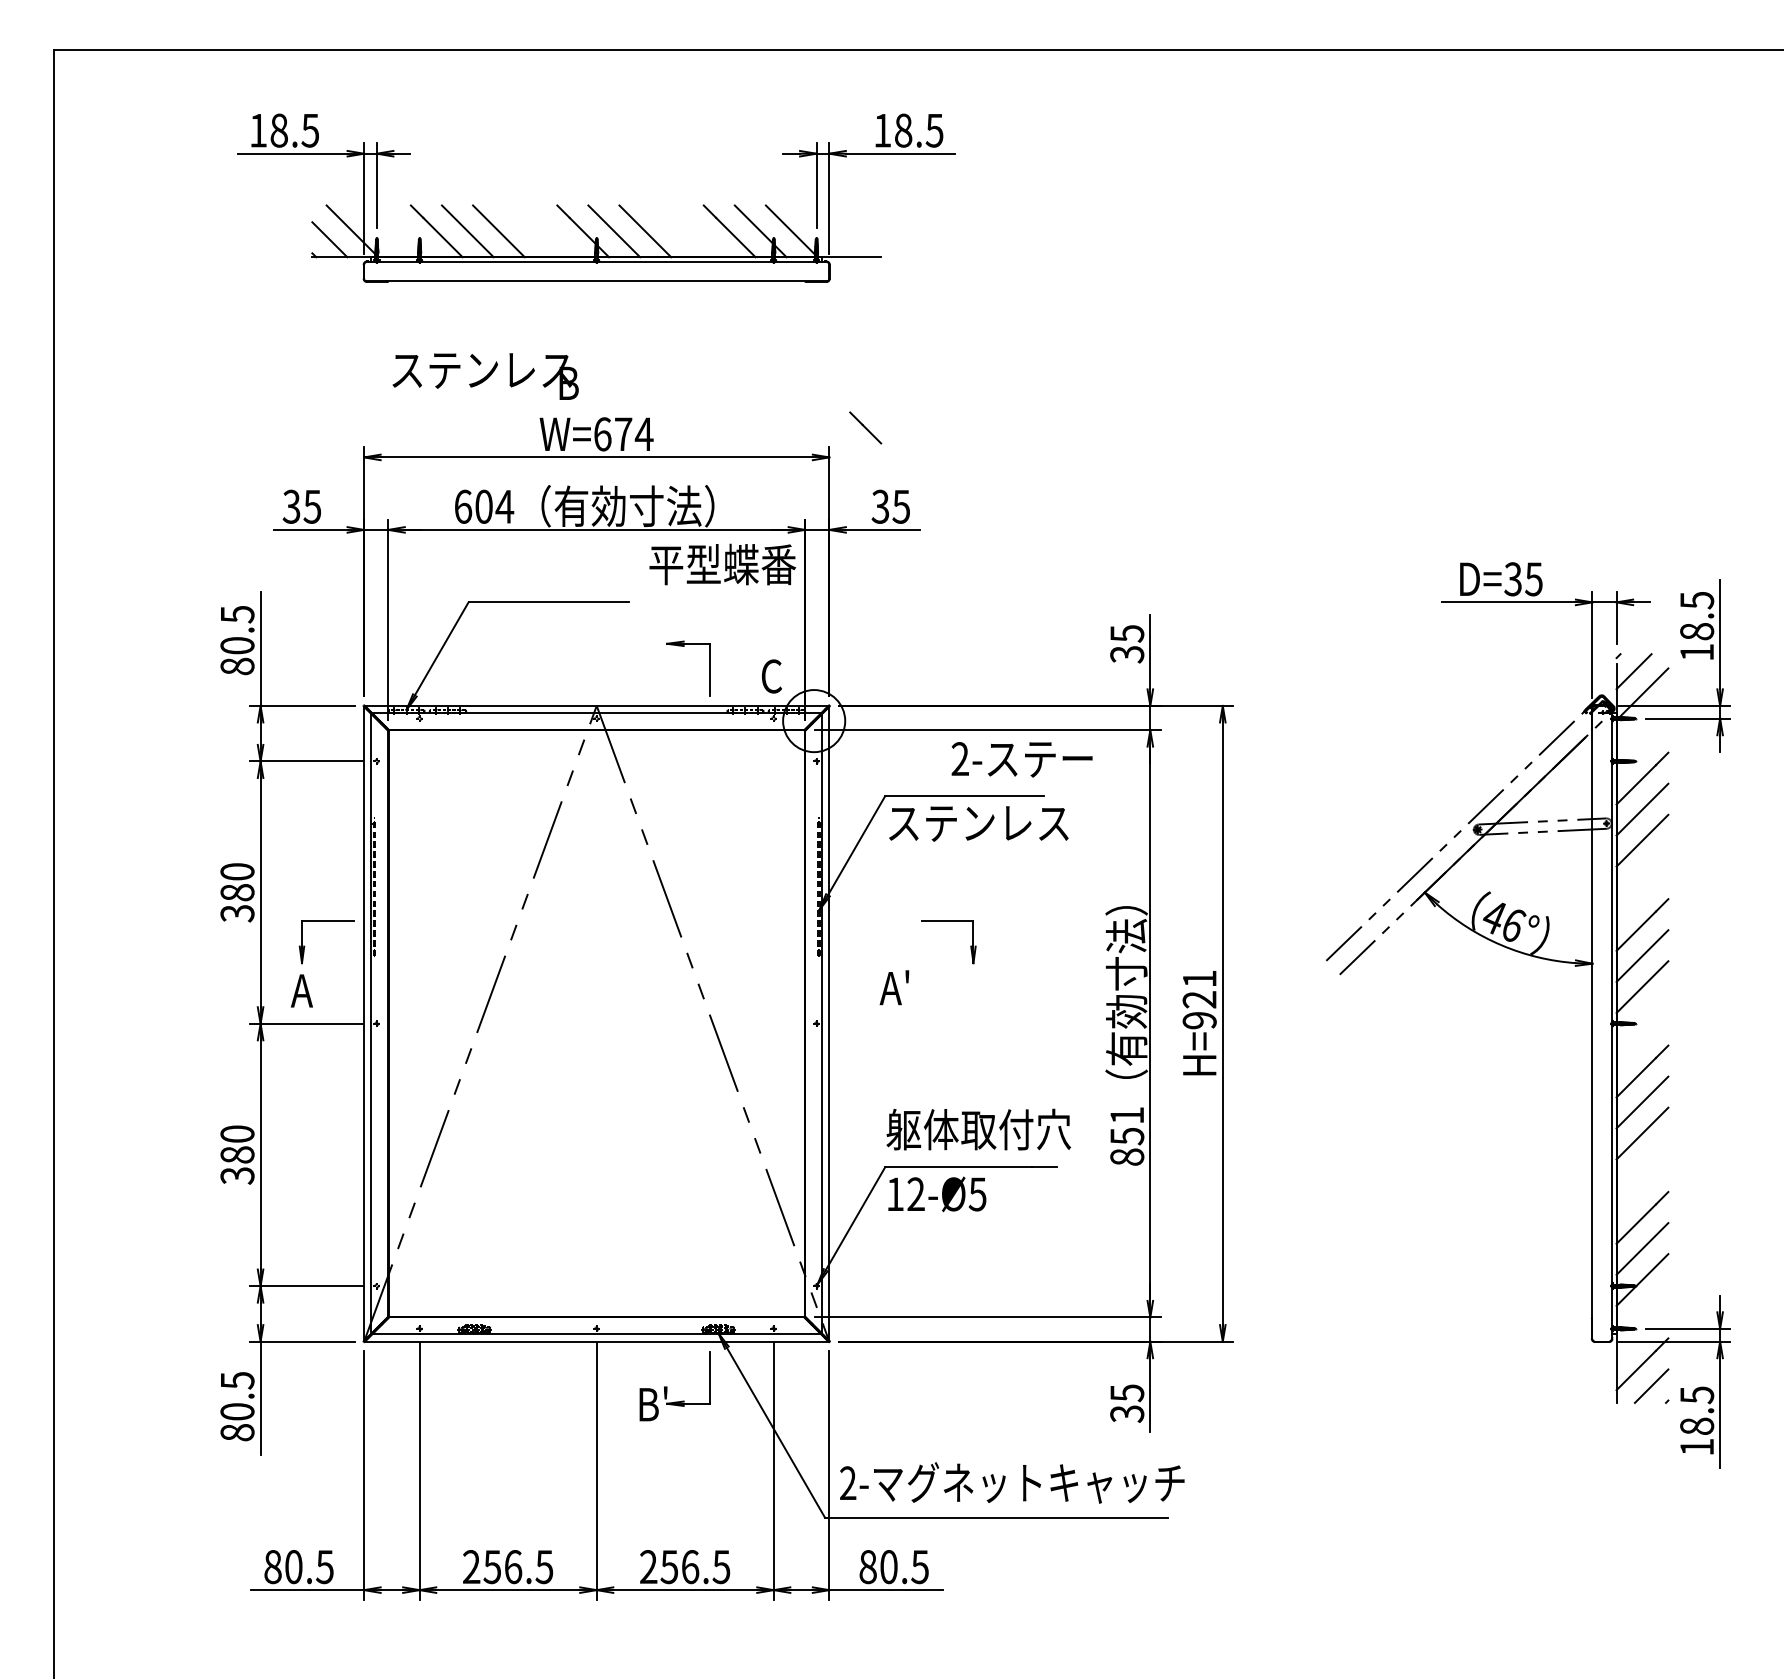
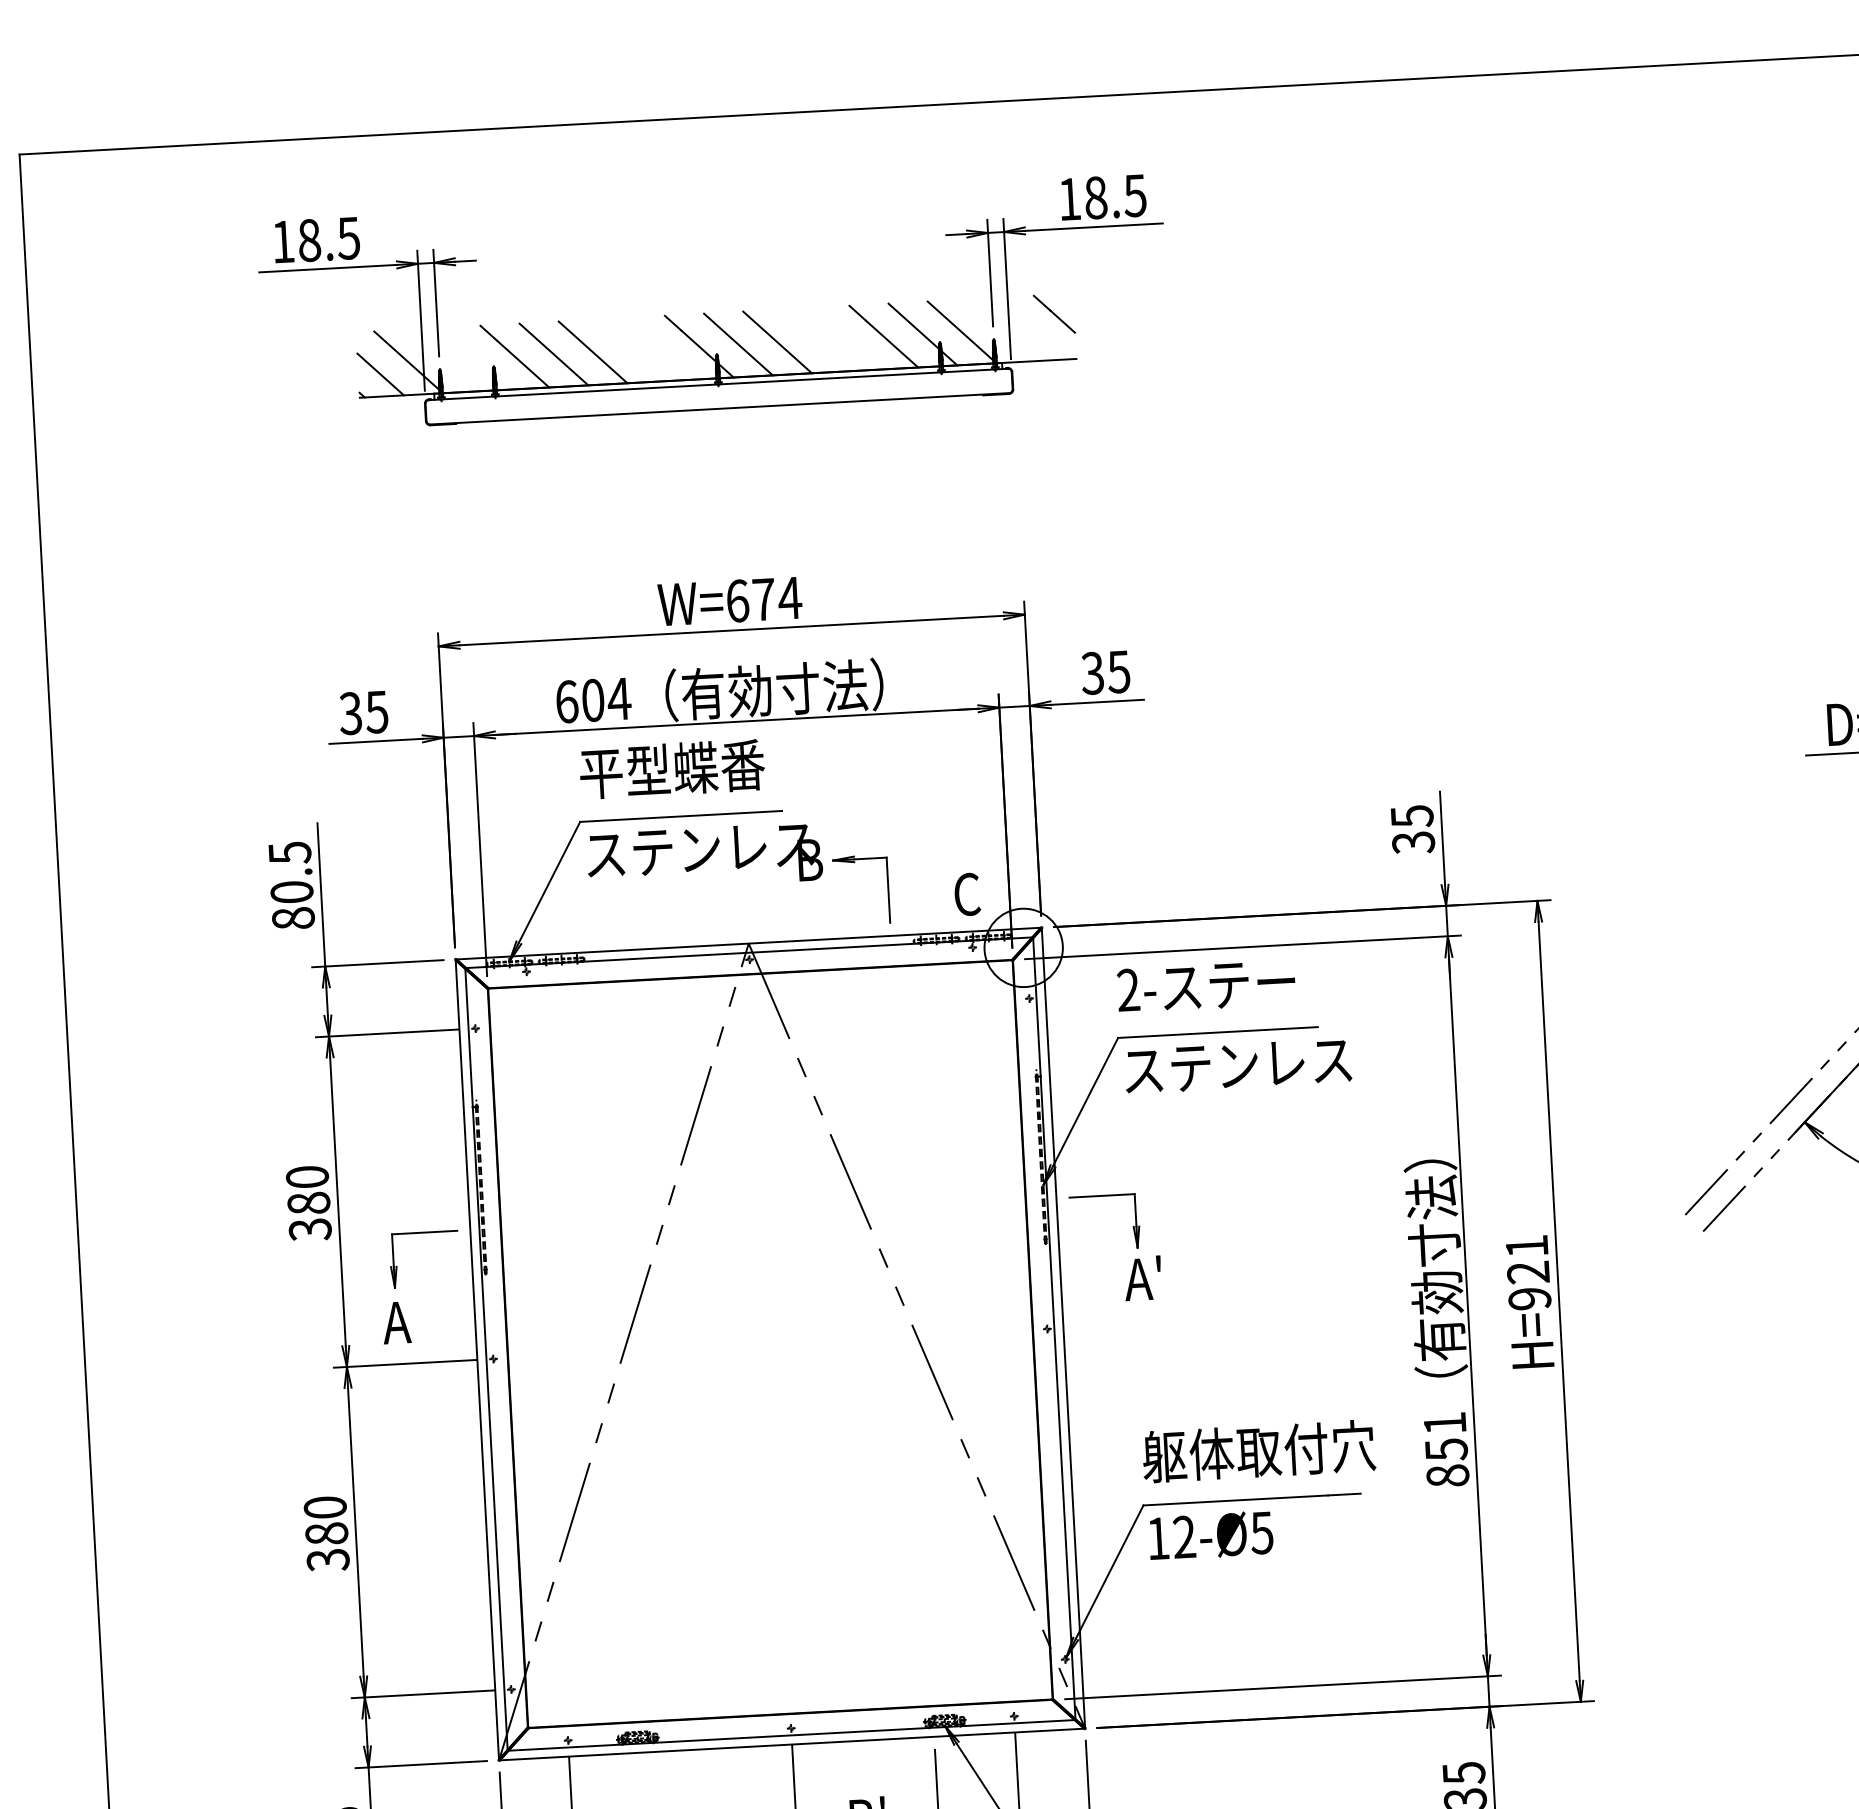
text: (485, 376) -> (704, 857), moved
line: (865, 427) -> (1054, 313), moved
text: (722, 564) -> (672, 769), moved
text: (1021, 759) -> (1205, 986), moved
part: (948, 921) -> (1103, 1196), moved

